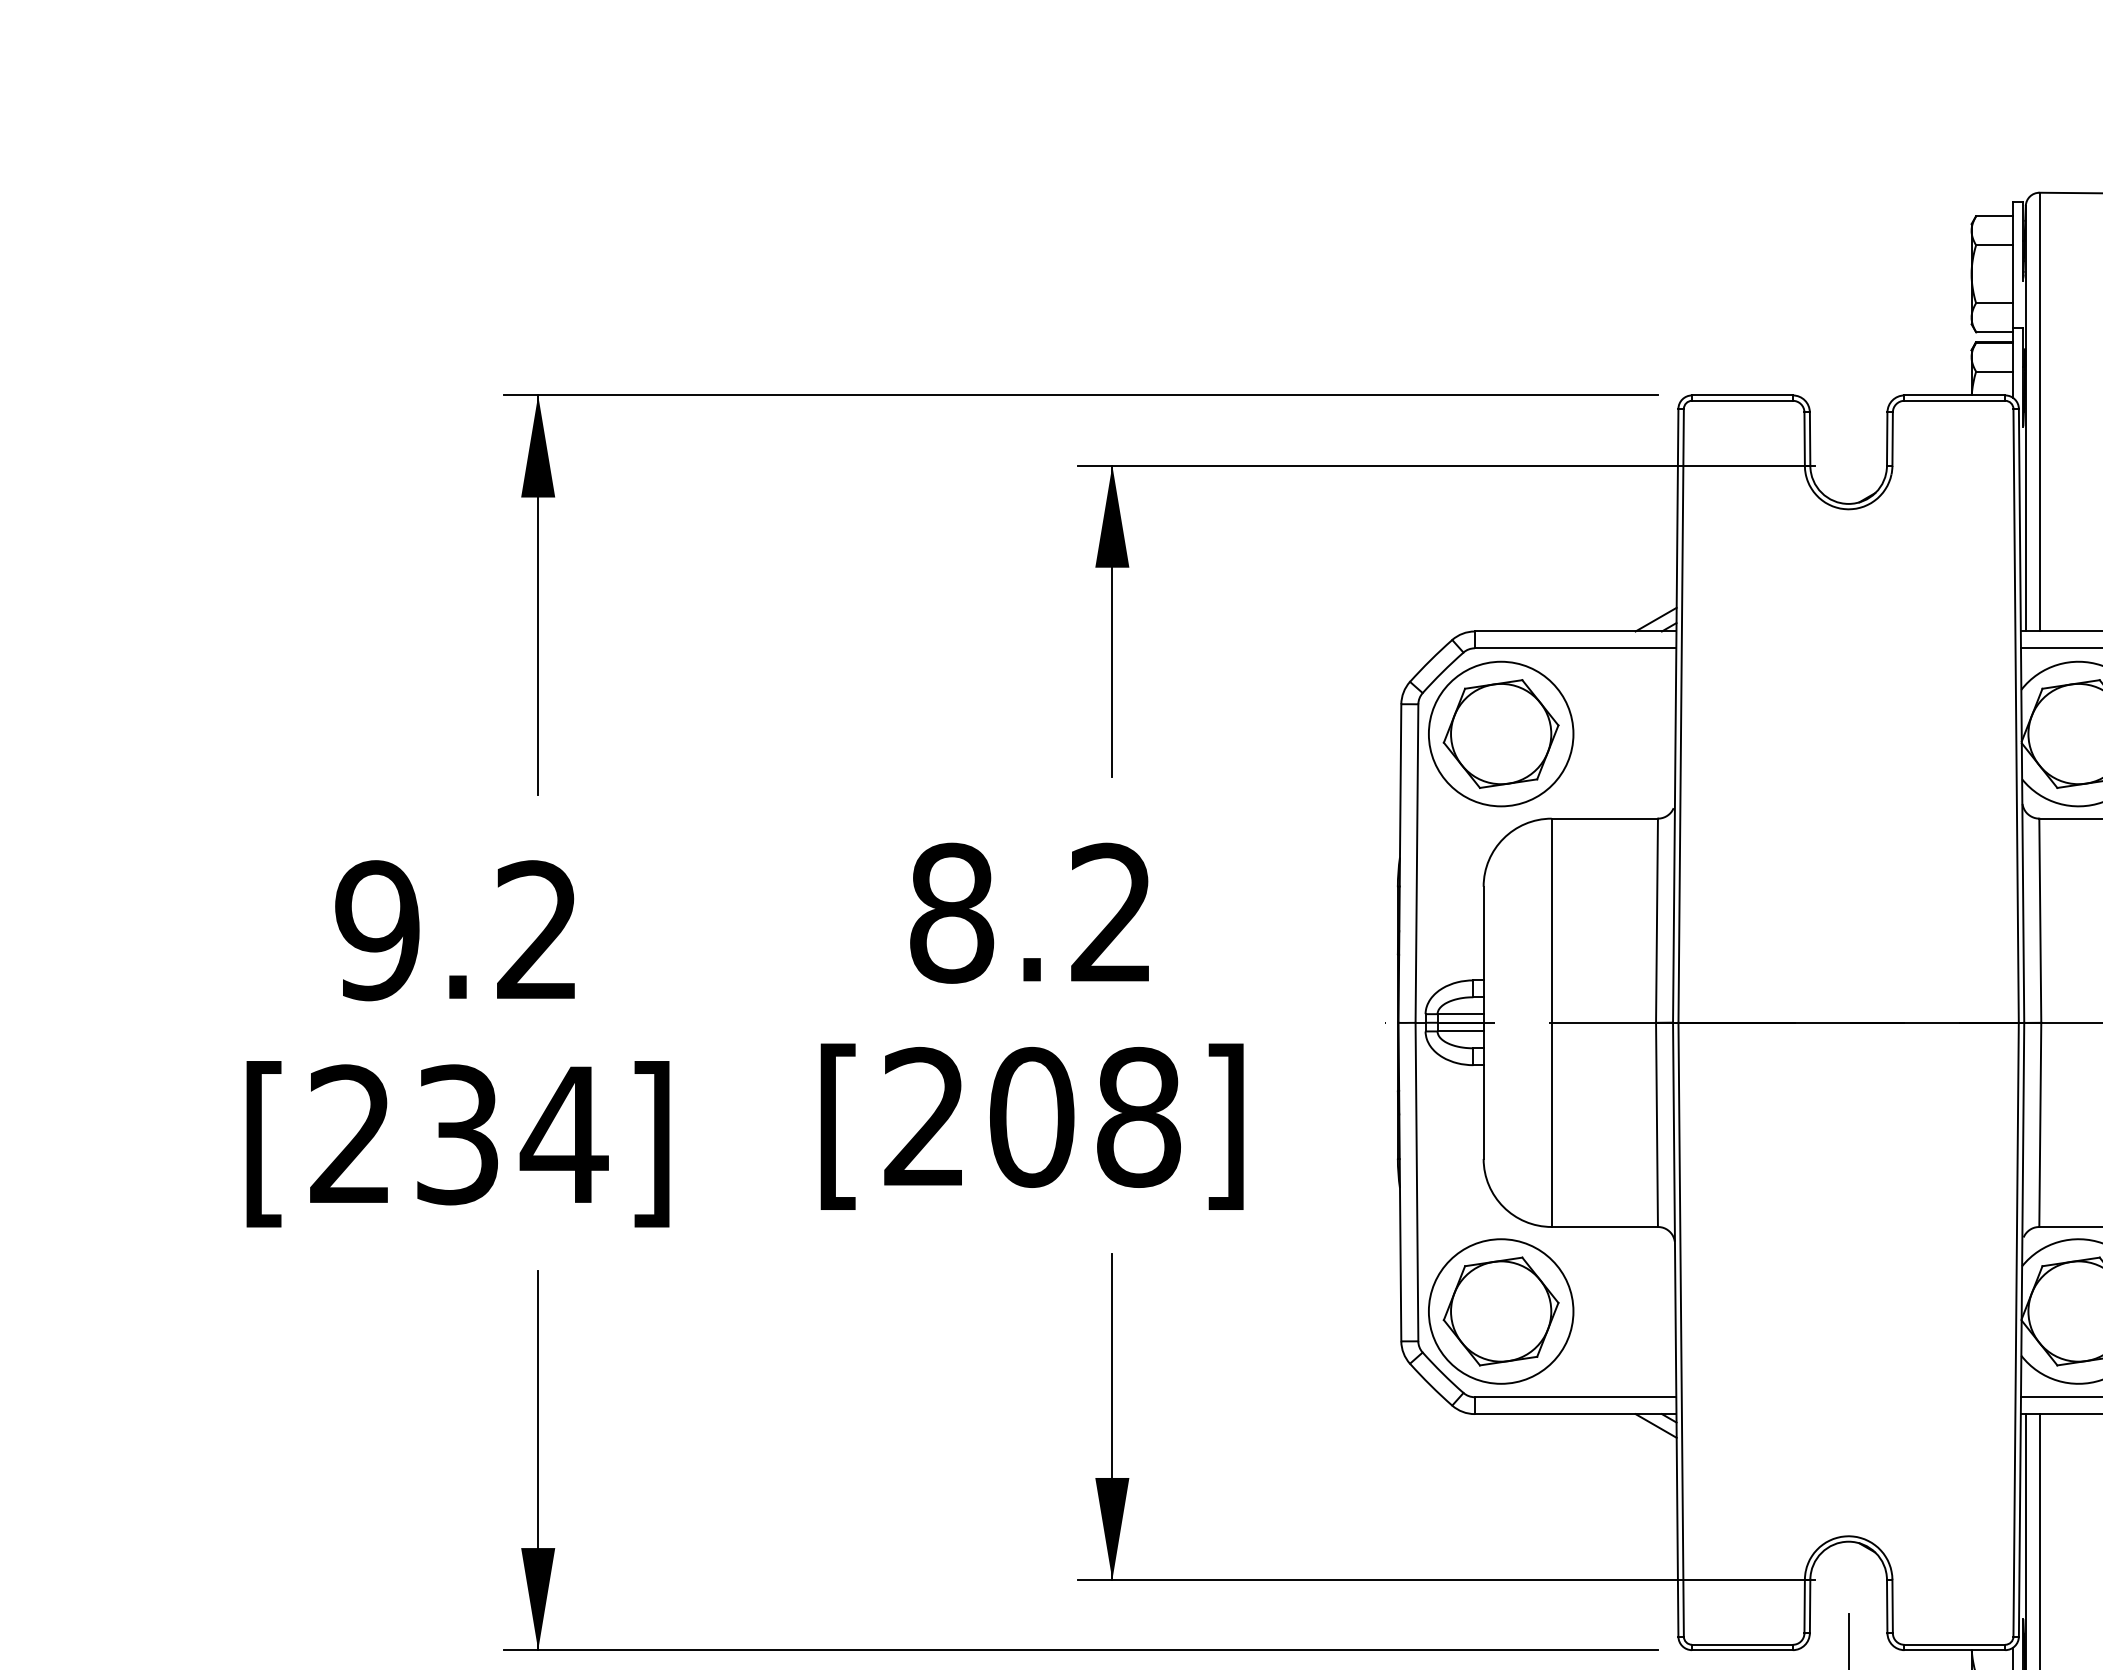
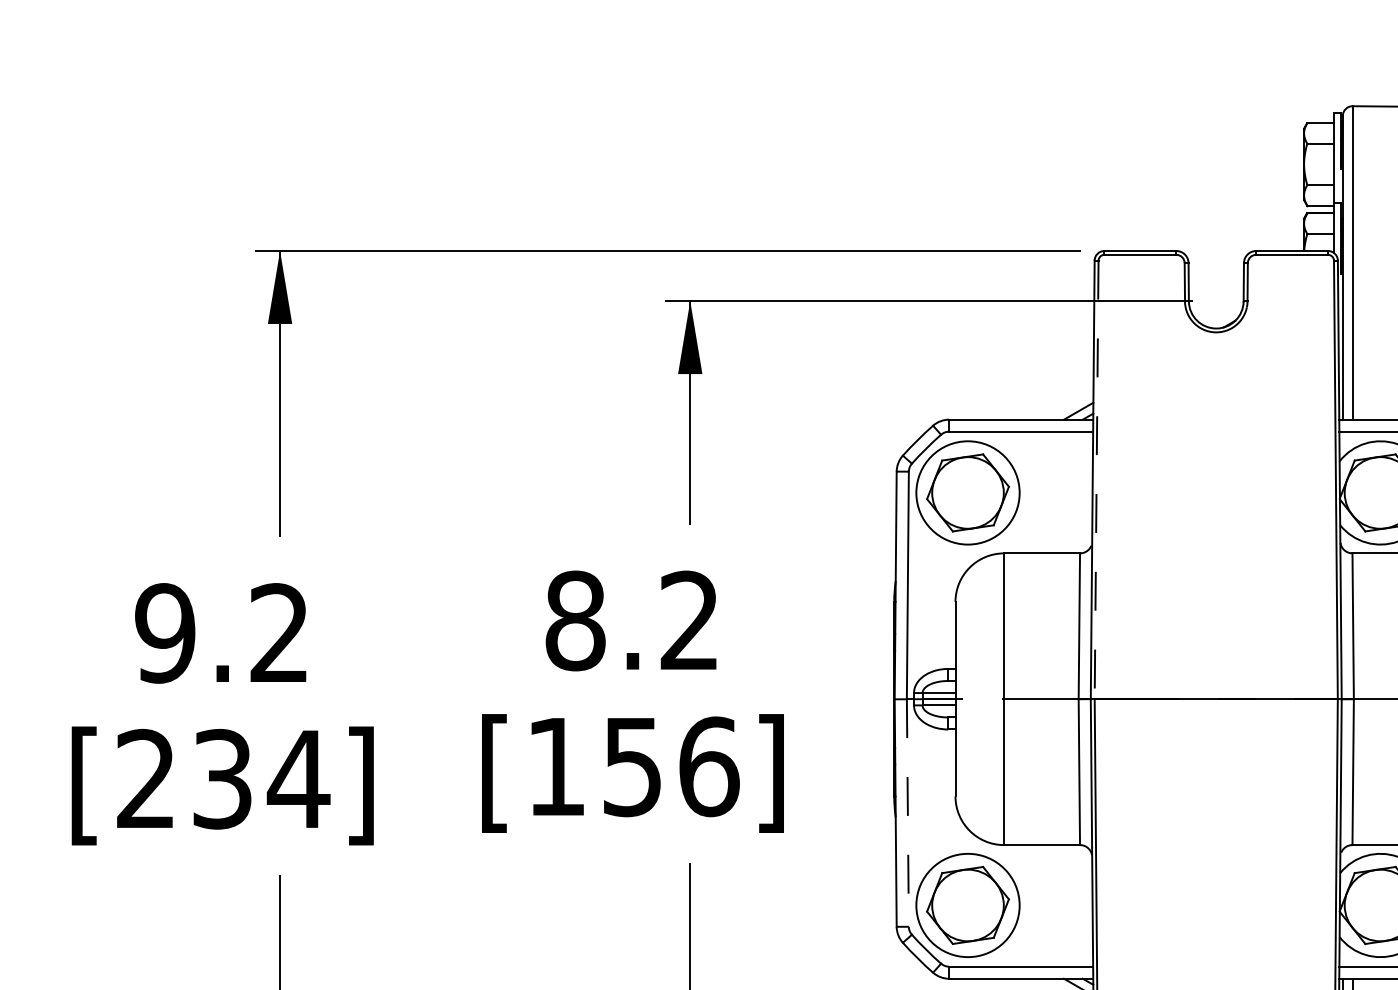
line: (1681, 715) -> (1096, 479), solid -> dashed
text: (1032, 1116) -> (633, 766), [208] -> [156]
line: (1416, 1182) -> (907, 813), solid -> dashed

